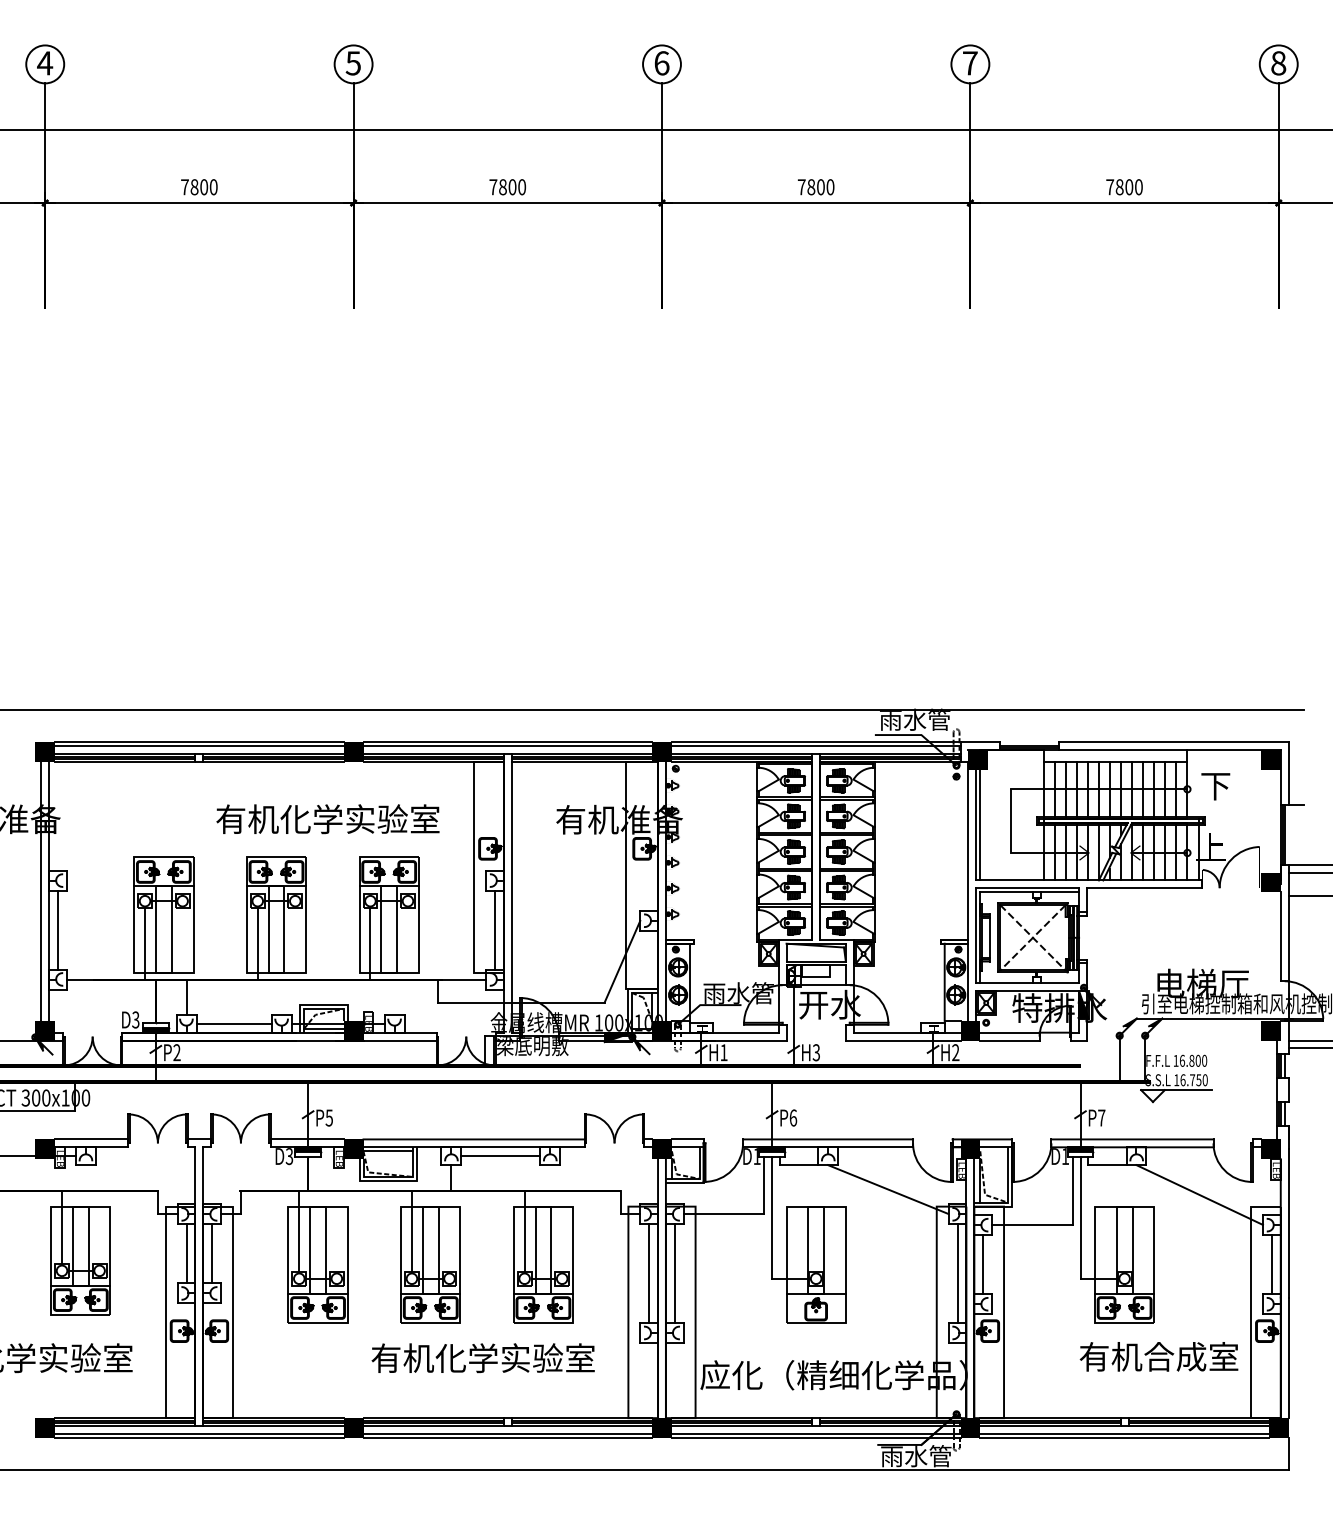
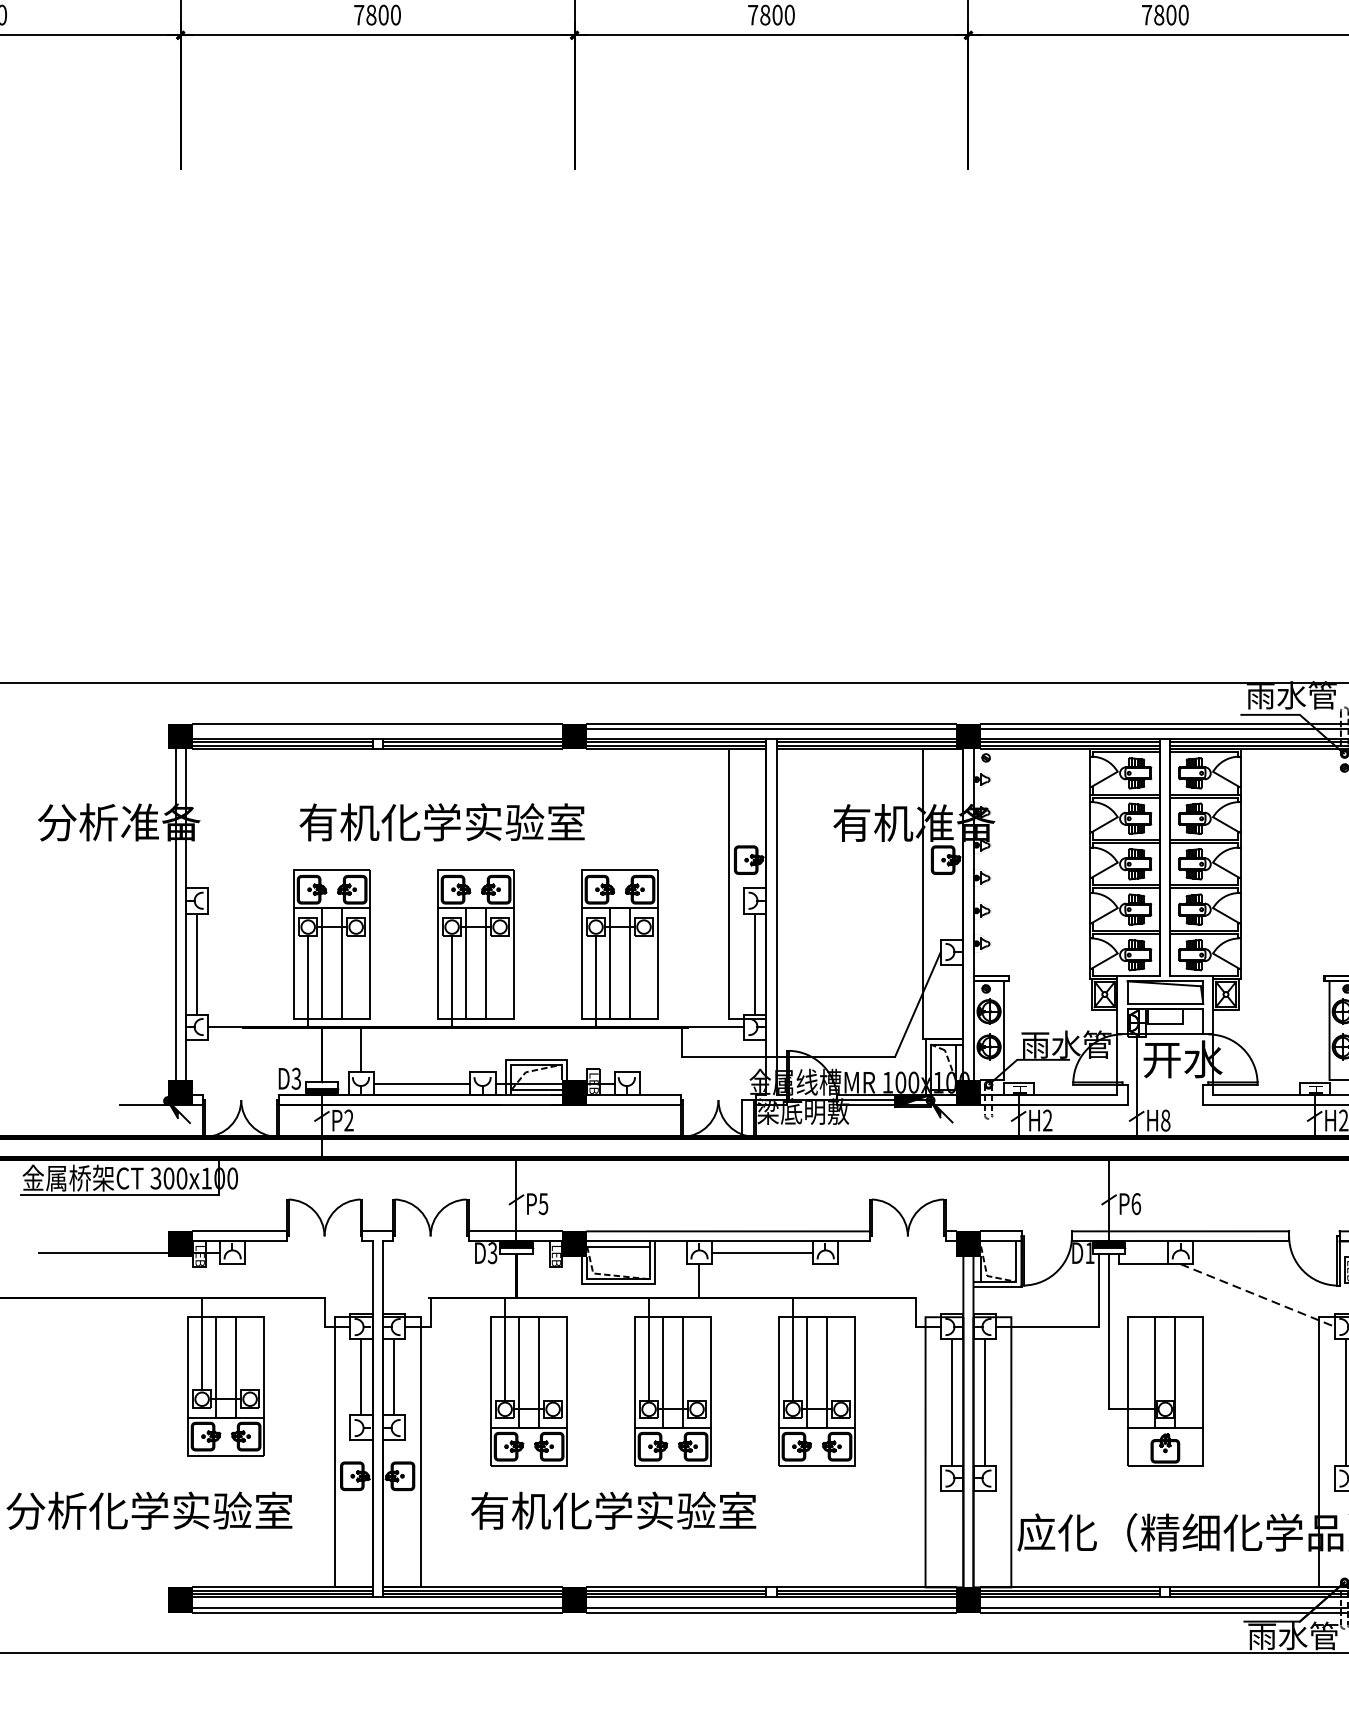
line: (199, 746) -> (377, 729), removed
text: (327, 819) -> (441, 822), moved
text: (723, 1052) -> (1047, 1120), H1 -> H2
text: (816, 1052) -> (1165, 1120), H3 -> H8
line: (888, 1189) -> (1257, 1295), solid -> dashed
text: (482, 1358) -> (612, 1511), moved

